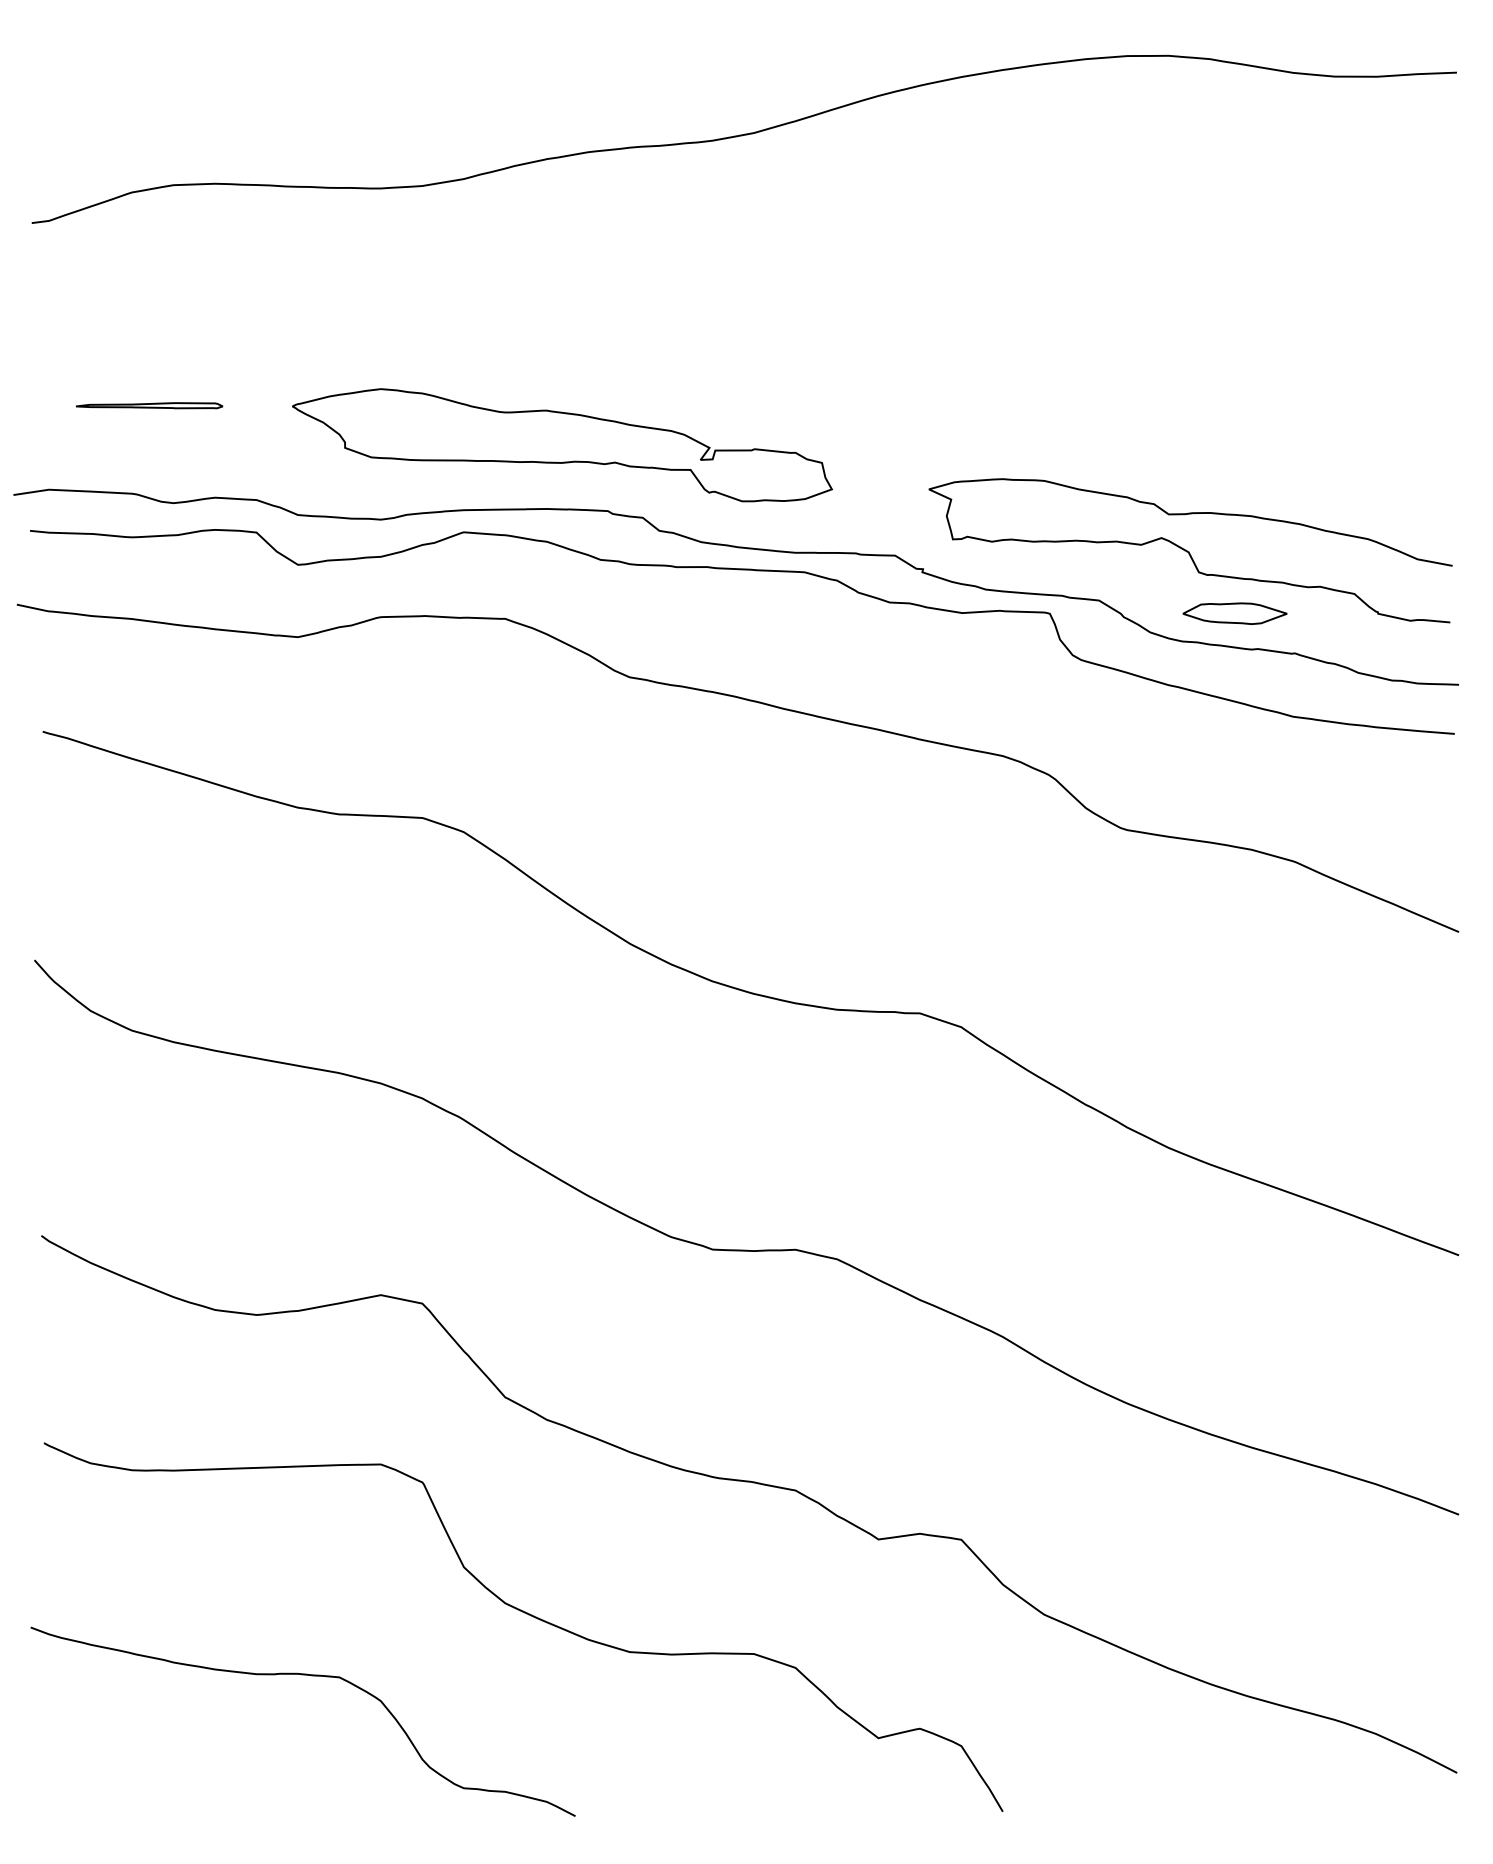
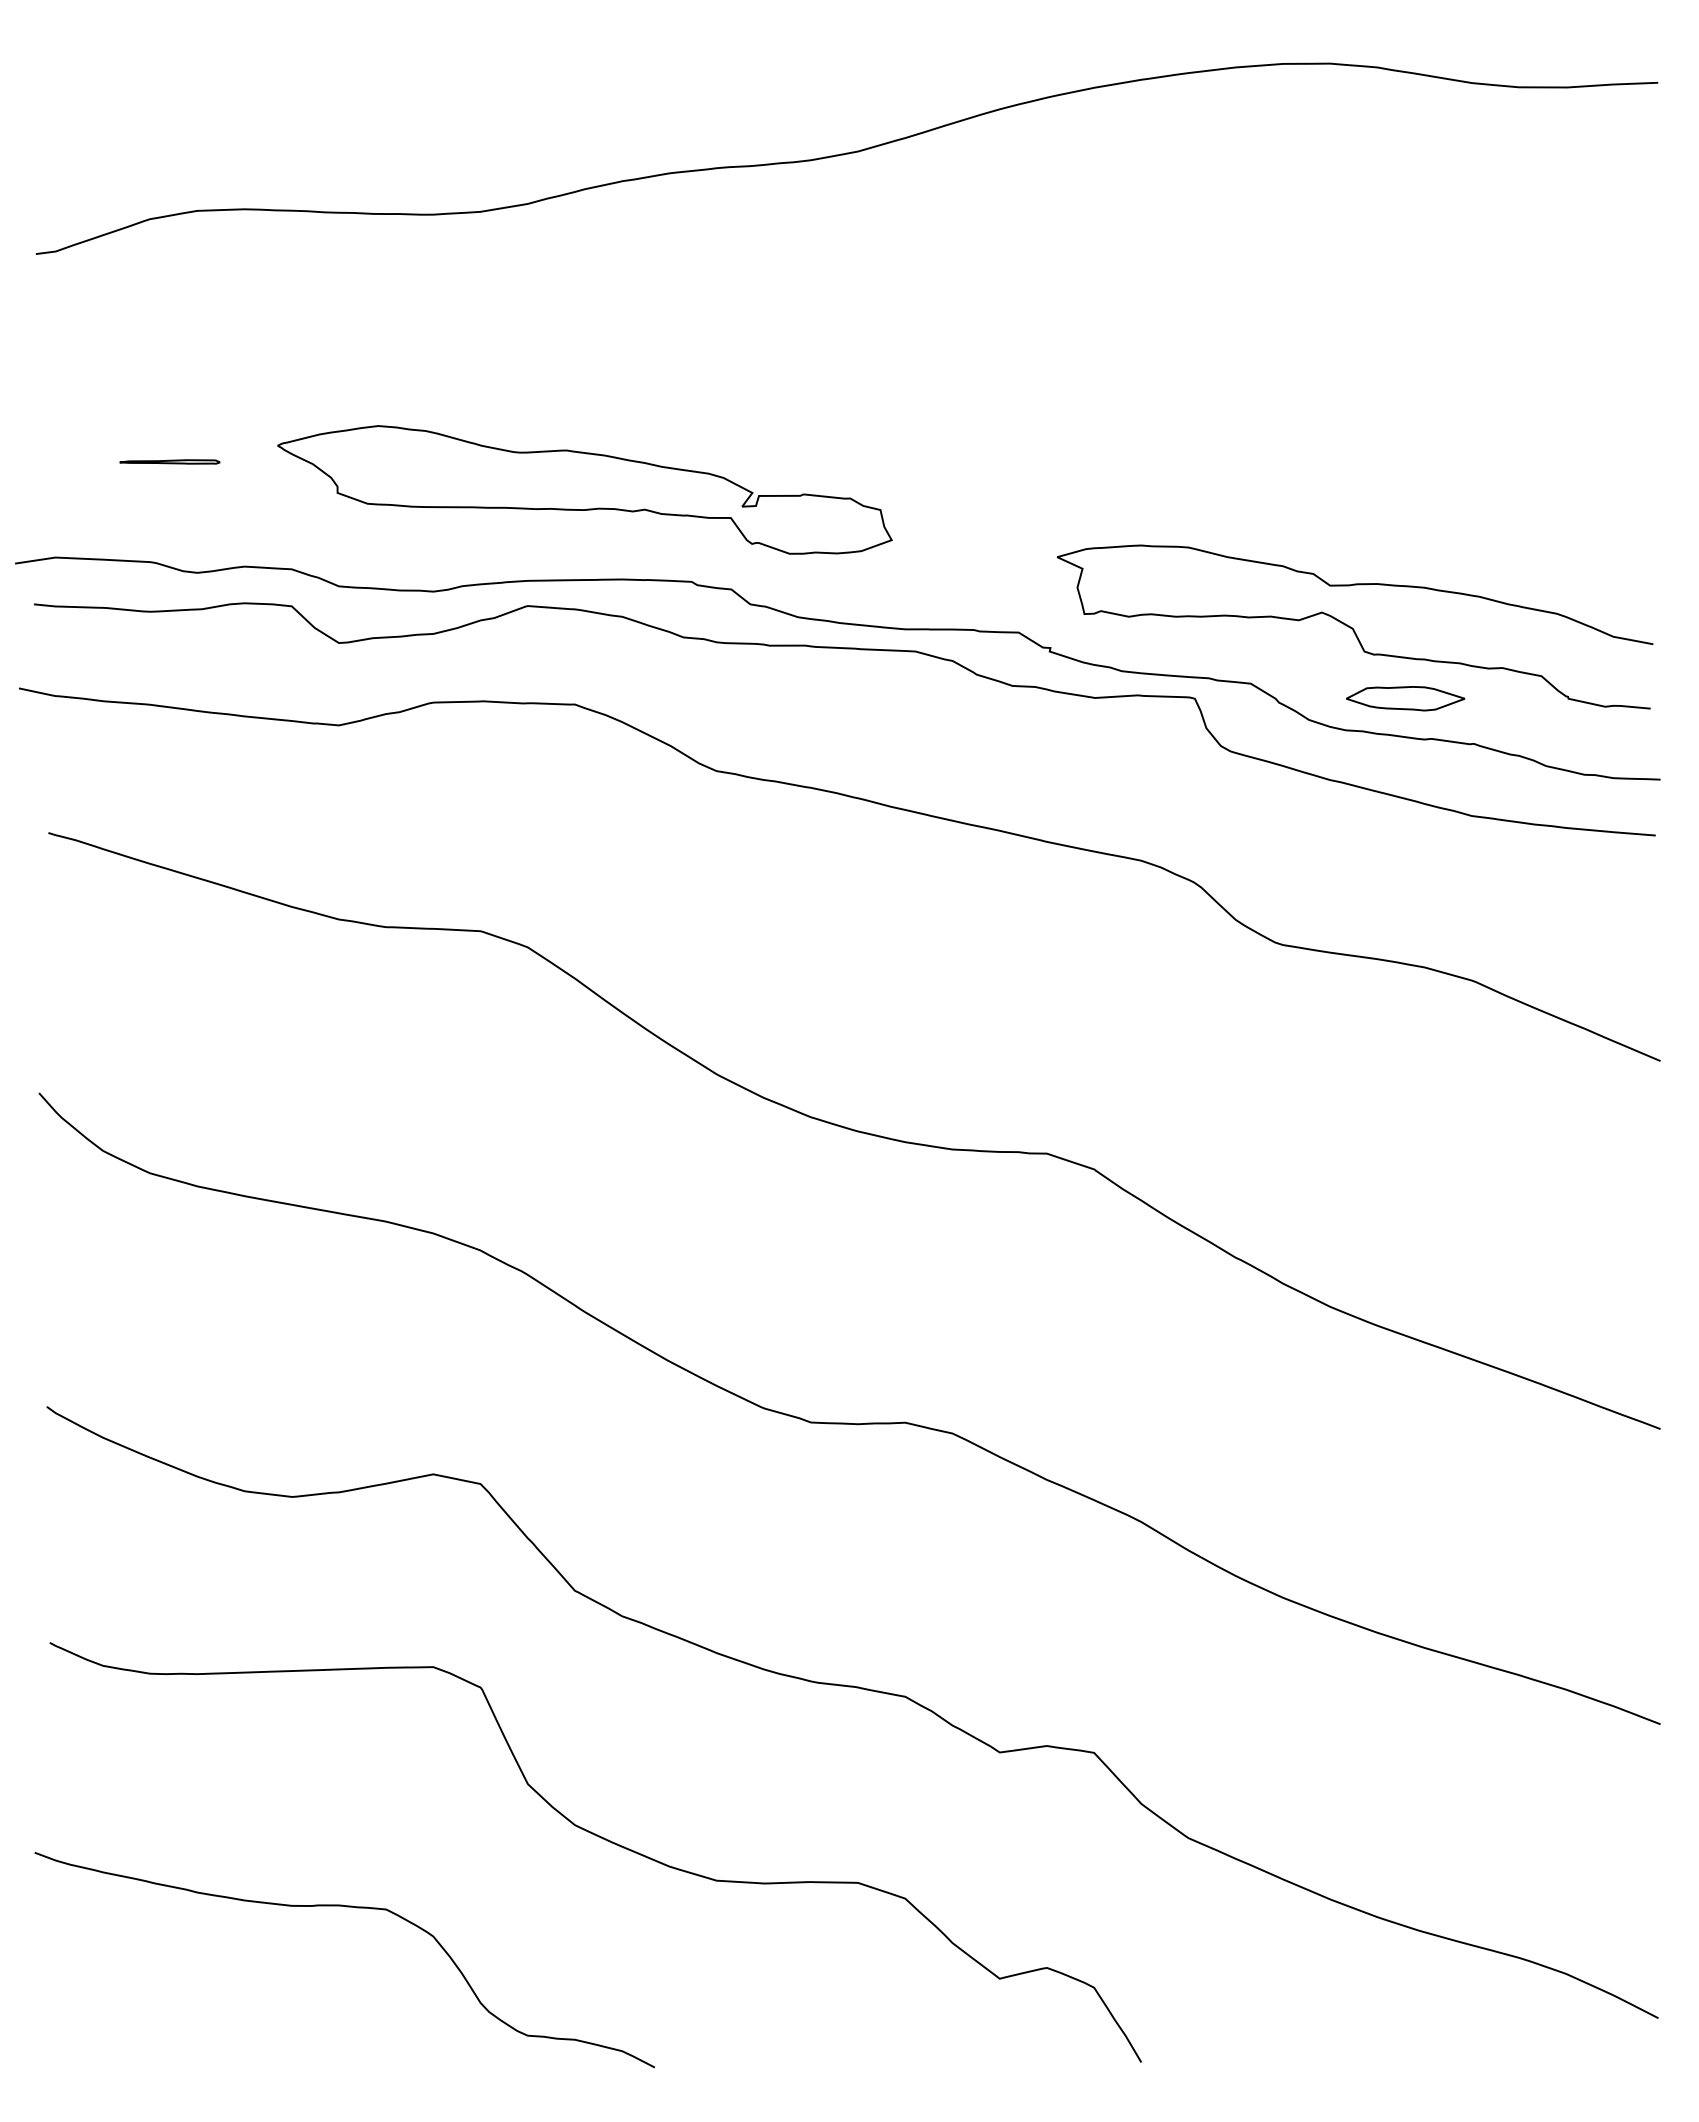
part: (149, 405) -> (169, 461), size x0.6
part: (562, 444) -> (584, 489), moved

